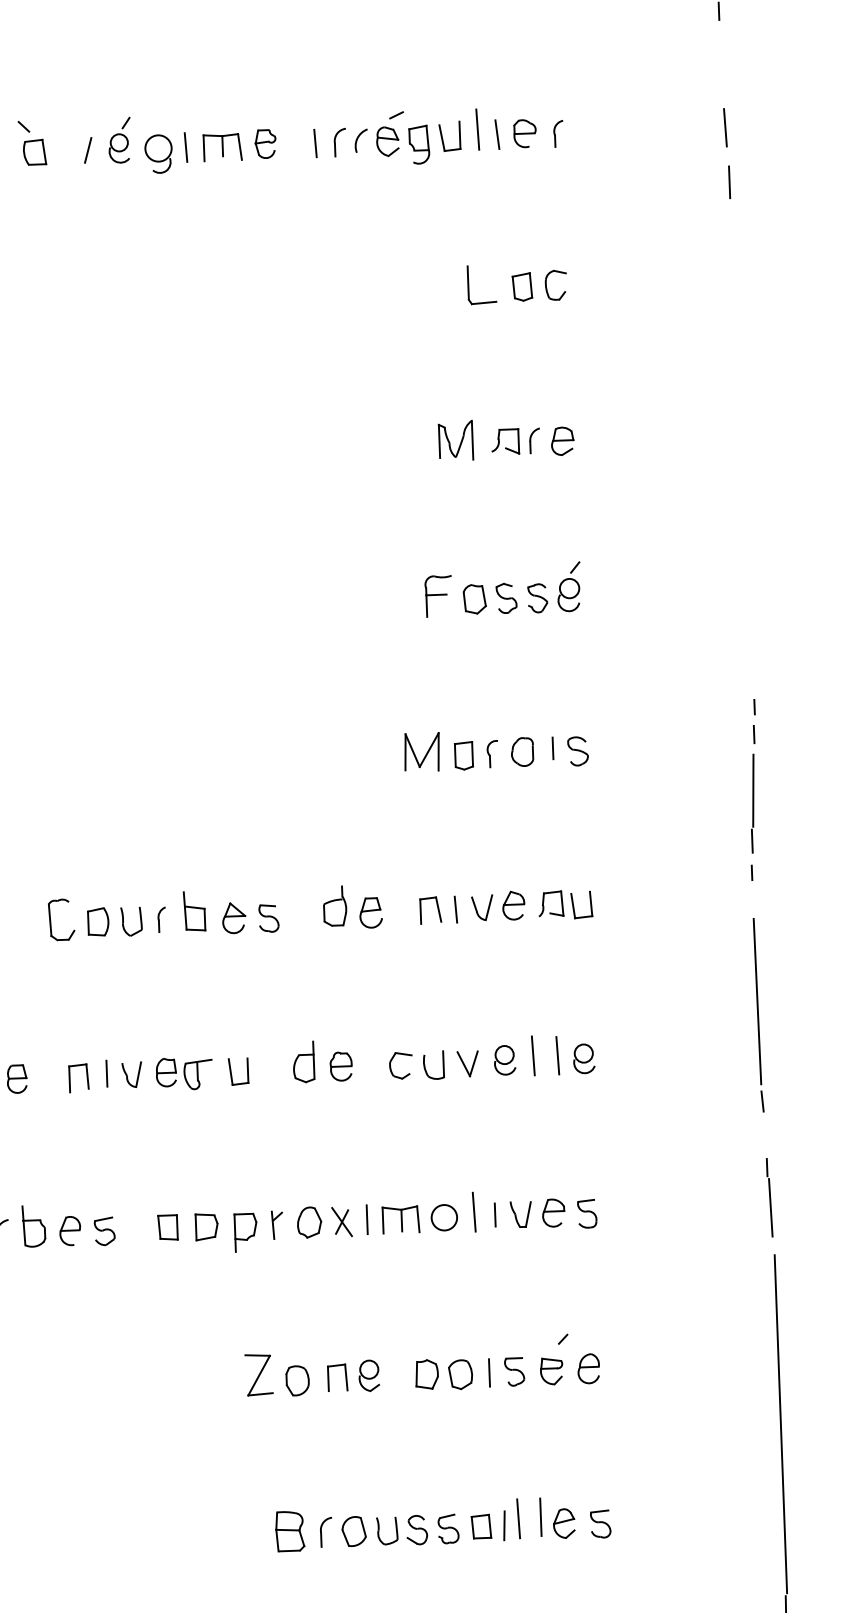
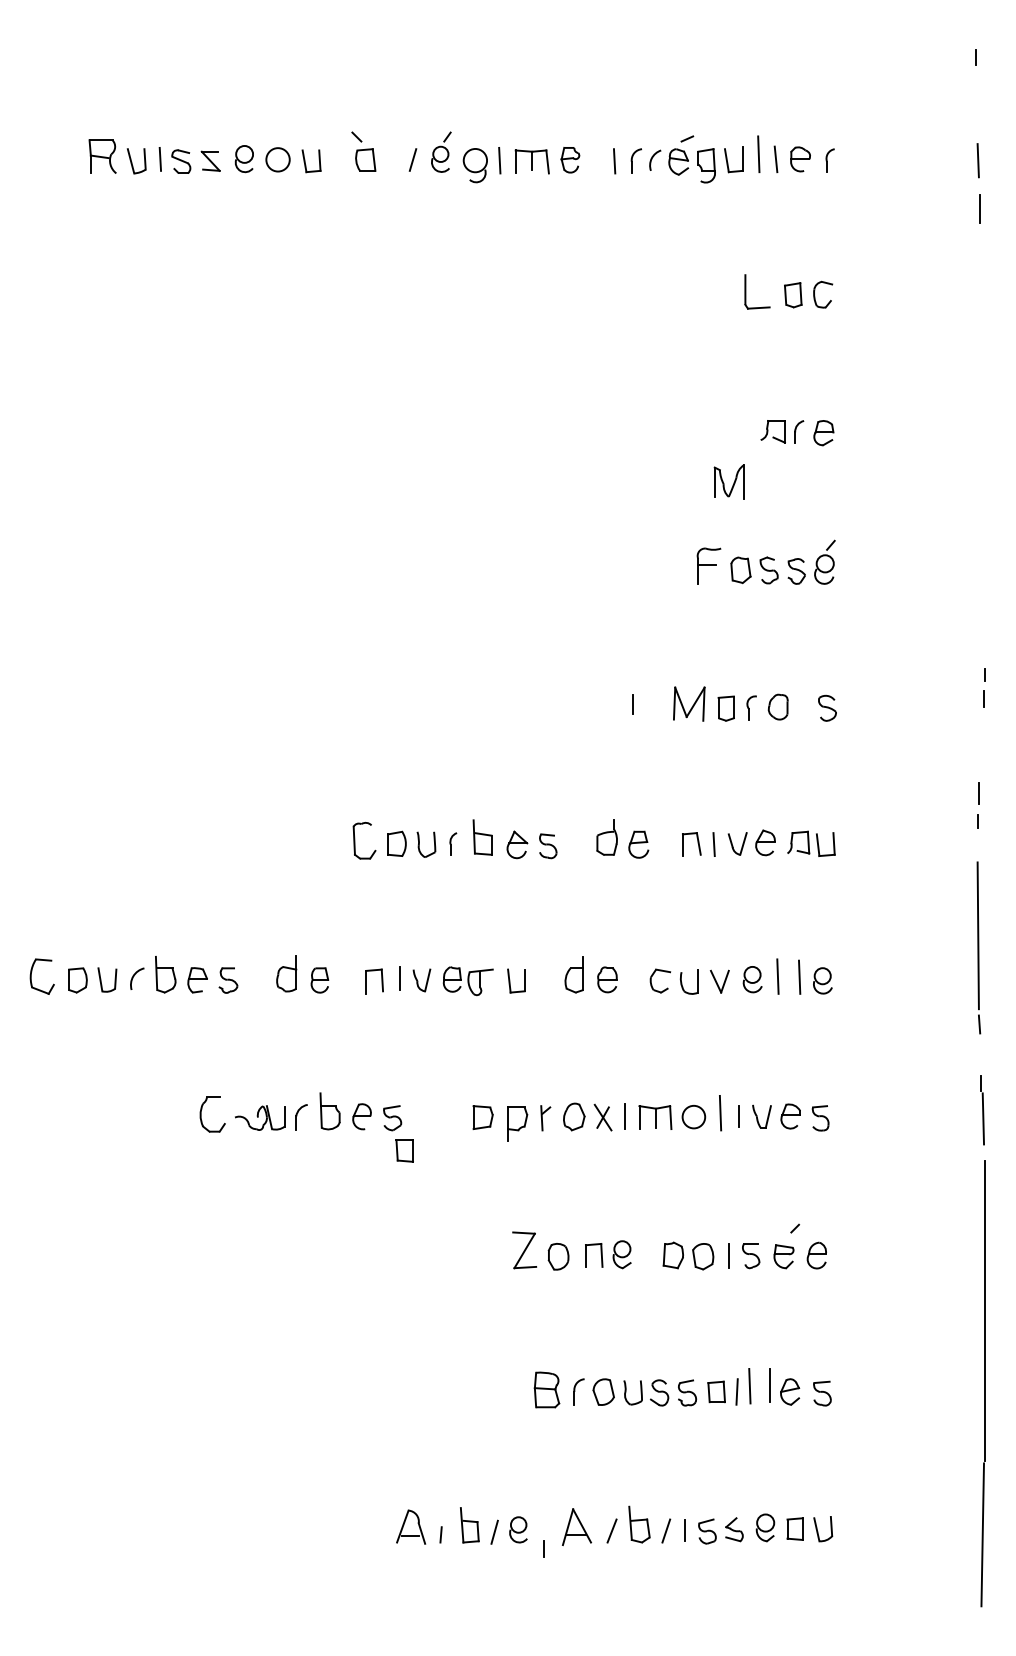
part: (454, 440) -> (728, 481), moved
line: (552, 748) -> (632, 704), moved
line: (753, 790) -> (981, 748), removed
part: (167, 1227) -> (404, 1150), moved

